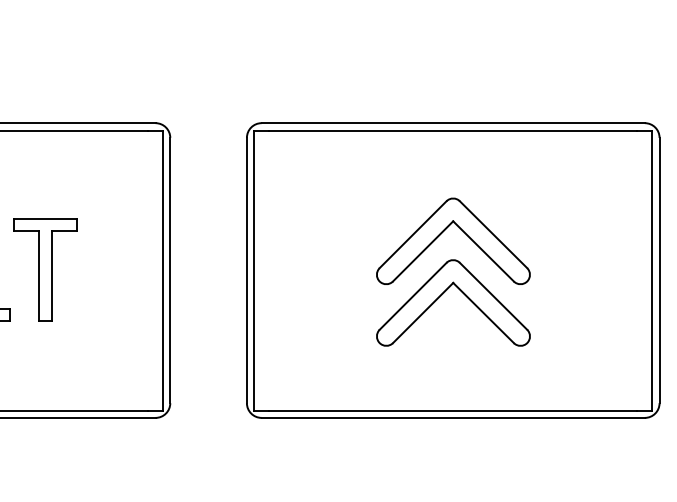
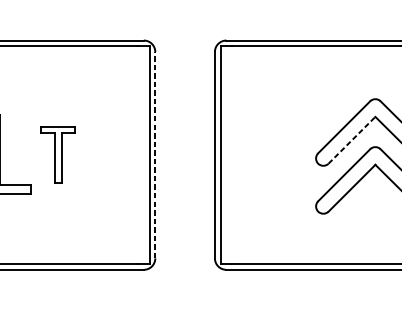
line: (423, 251) -> (352, 140), solid -> dashed
part: (45, 269) -> (58, 154), size x0.7
line: (170, 270) -> (155, 155), solid -> dashed

